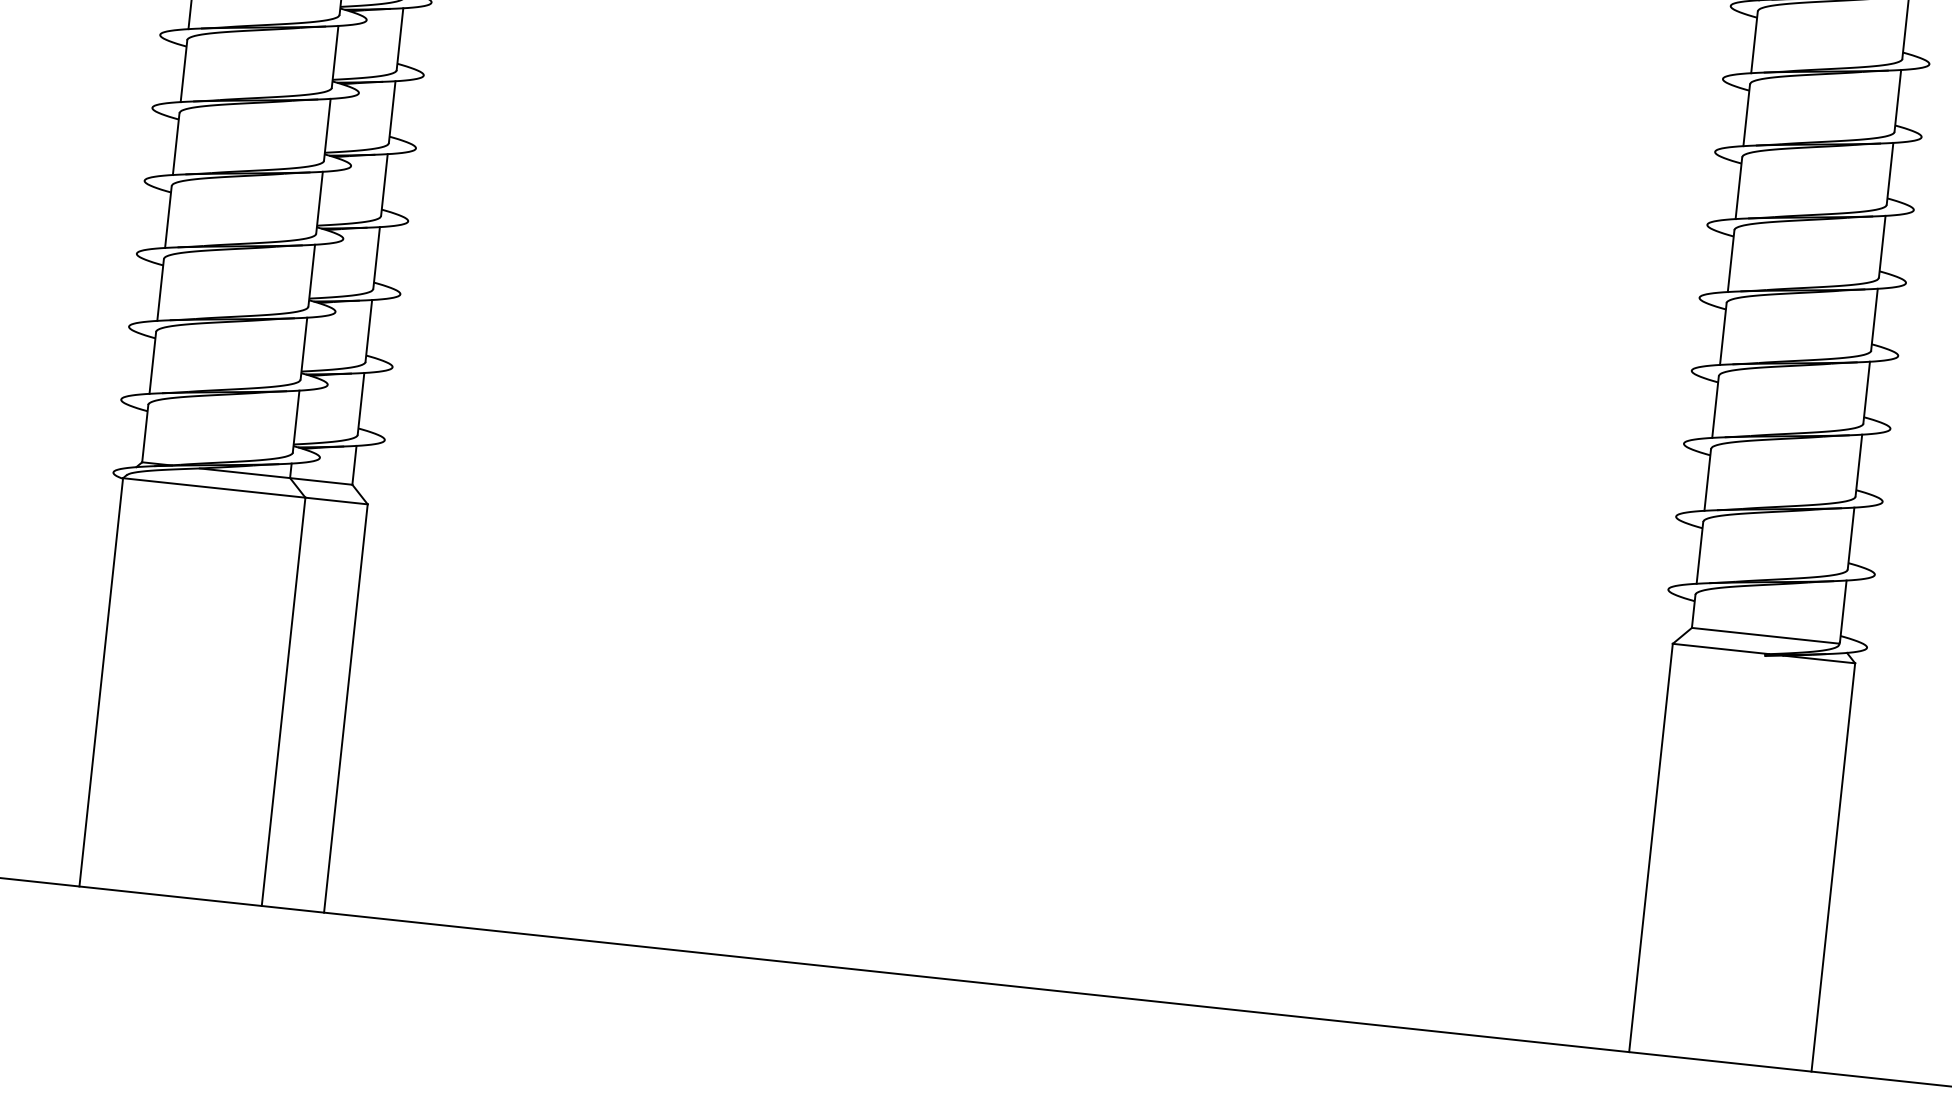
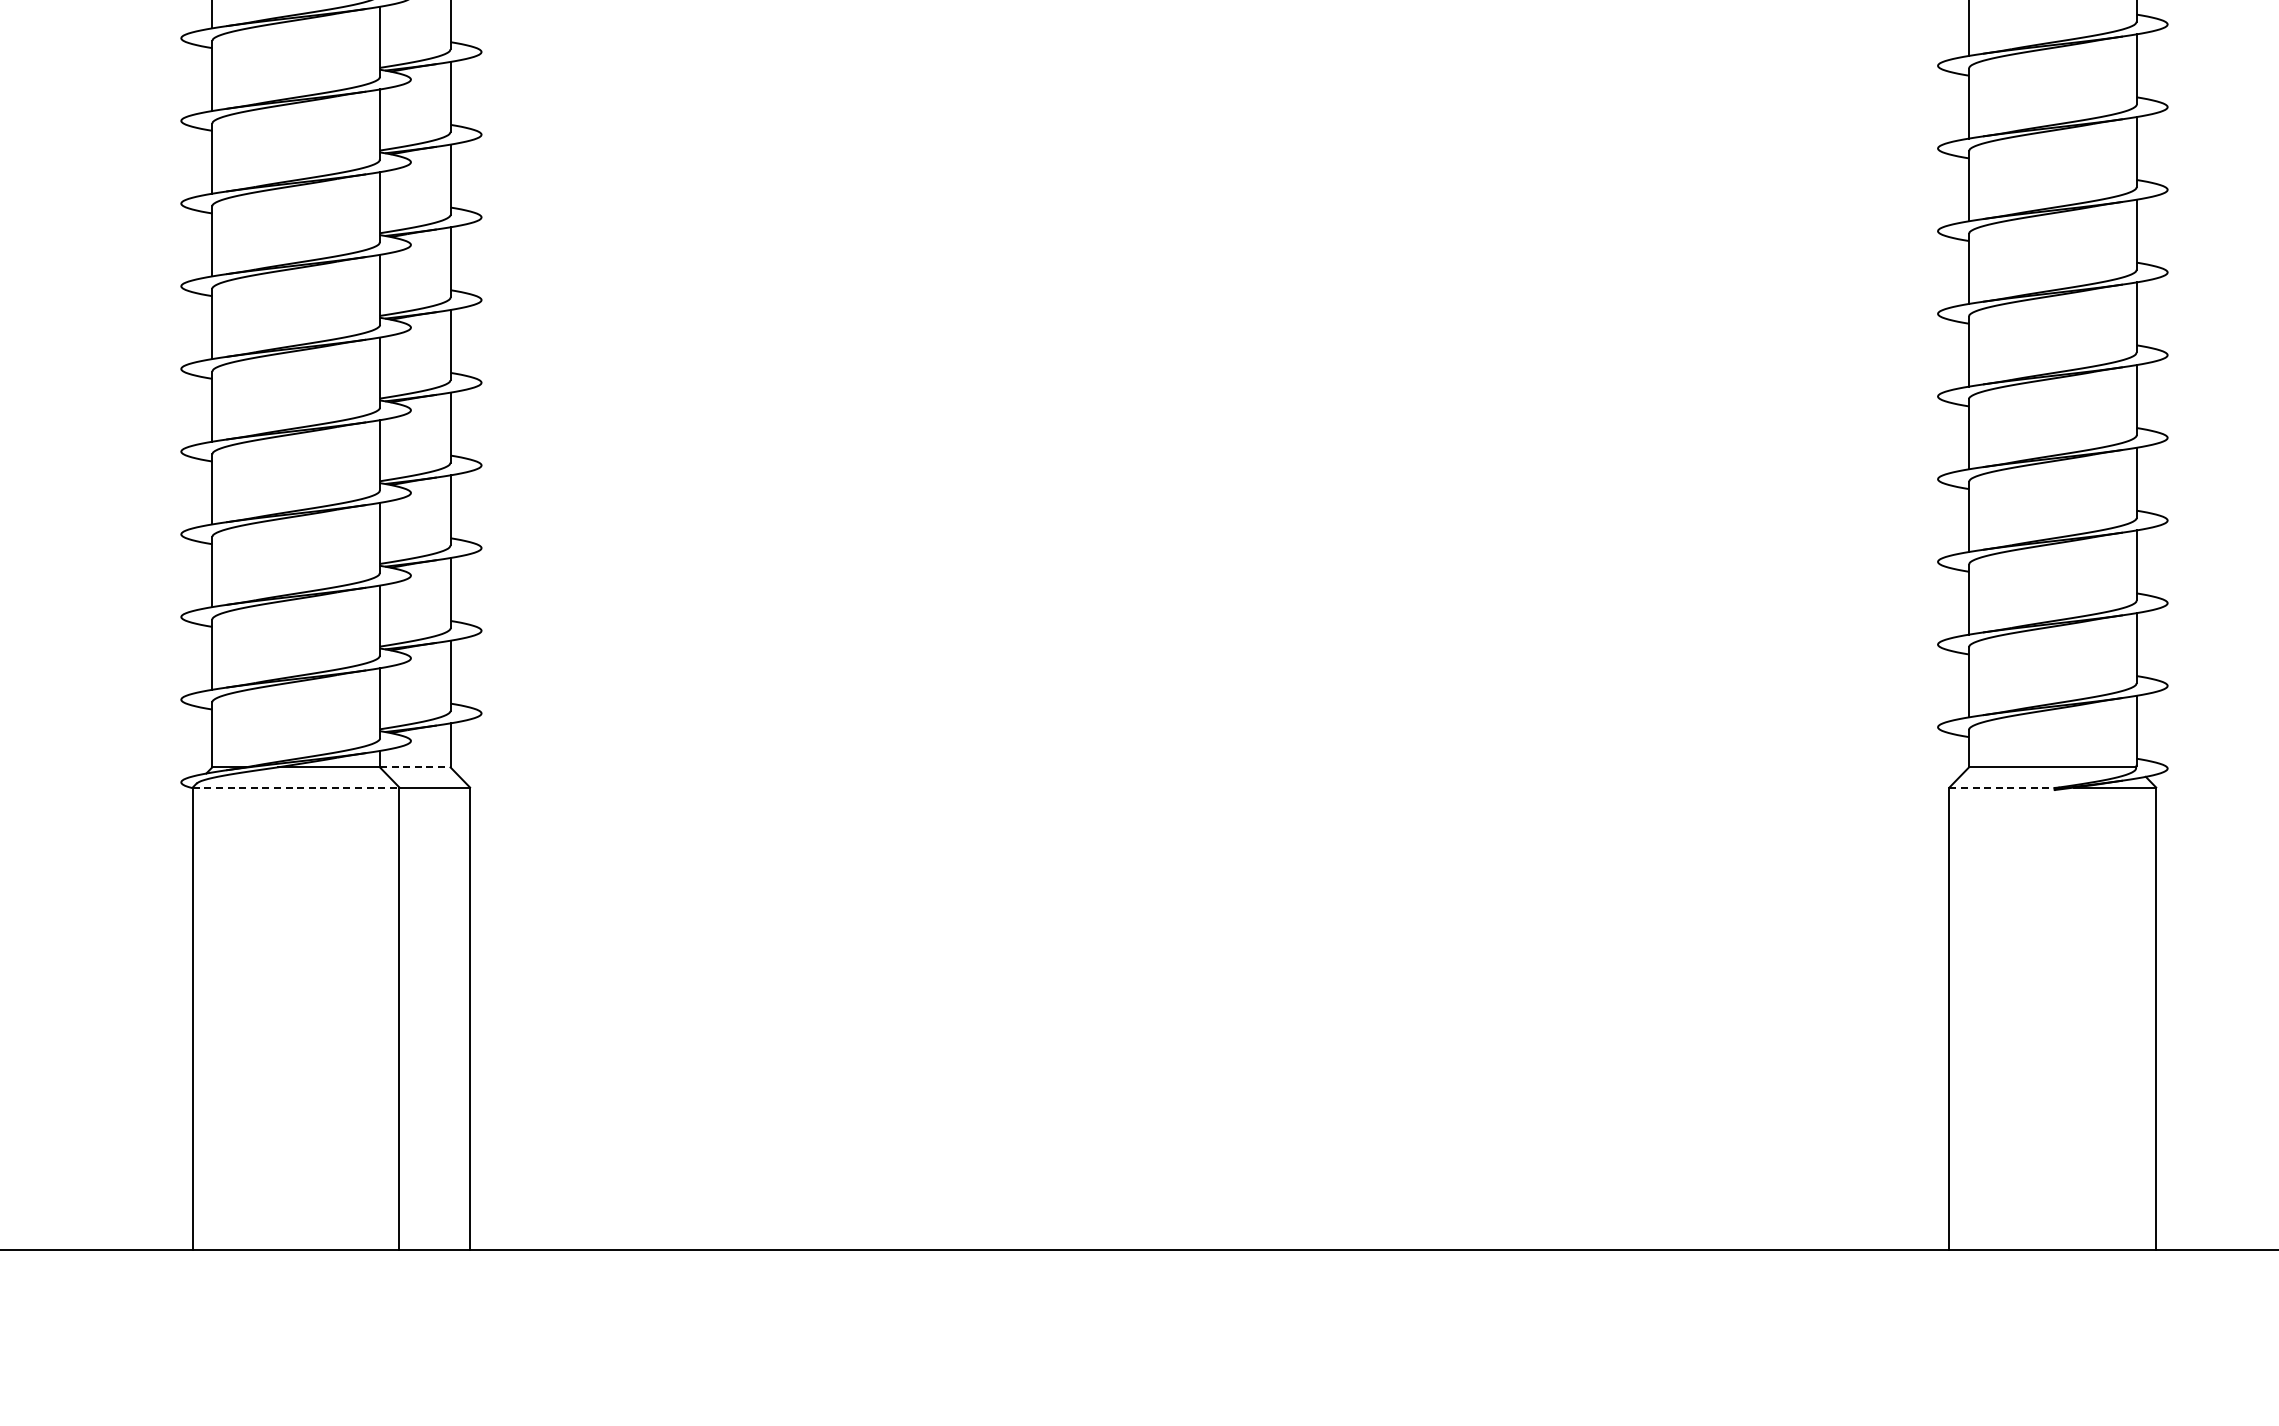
line: (321, 481) -> (415, 767), solid -> dashed
line: (214, 487) -> (296, 787), solid -> dashed
line: (1721, 648) -> (2004, 787), solid -> dashed

